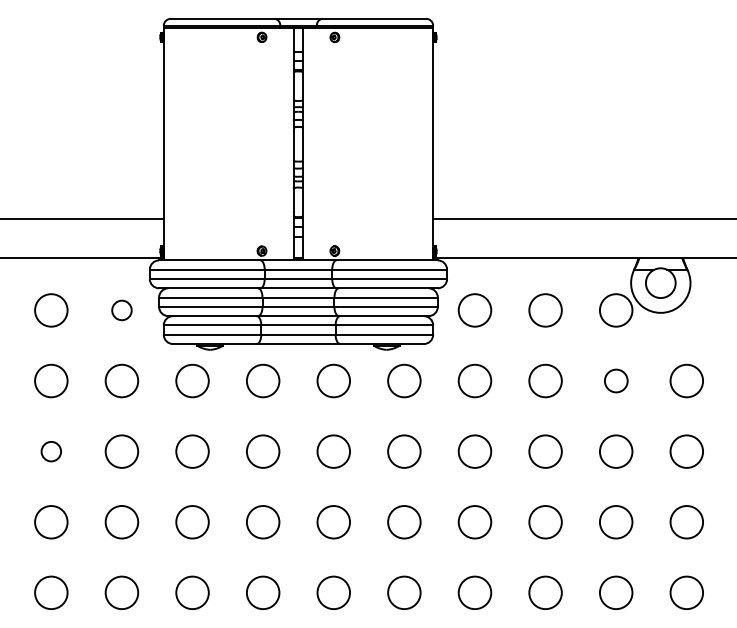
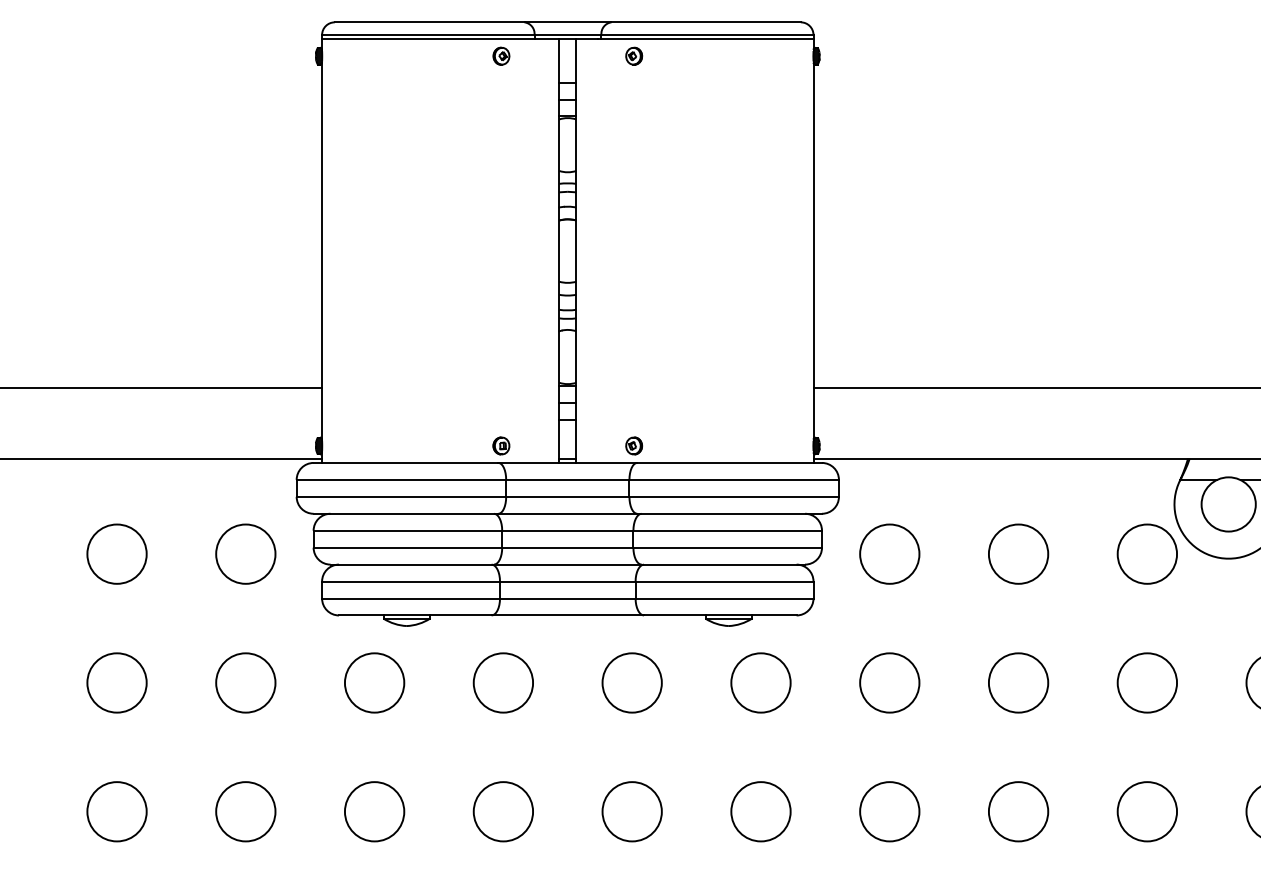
circle: (121, 310) -> (245, 554), size x1.67
circle: (616, 380) -> (1147, 681), size x1.43
circle: (51, 451) -> (117, 811), size x1.67

